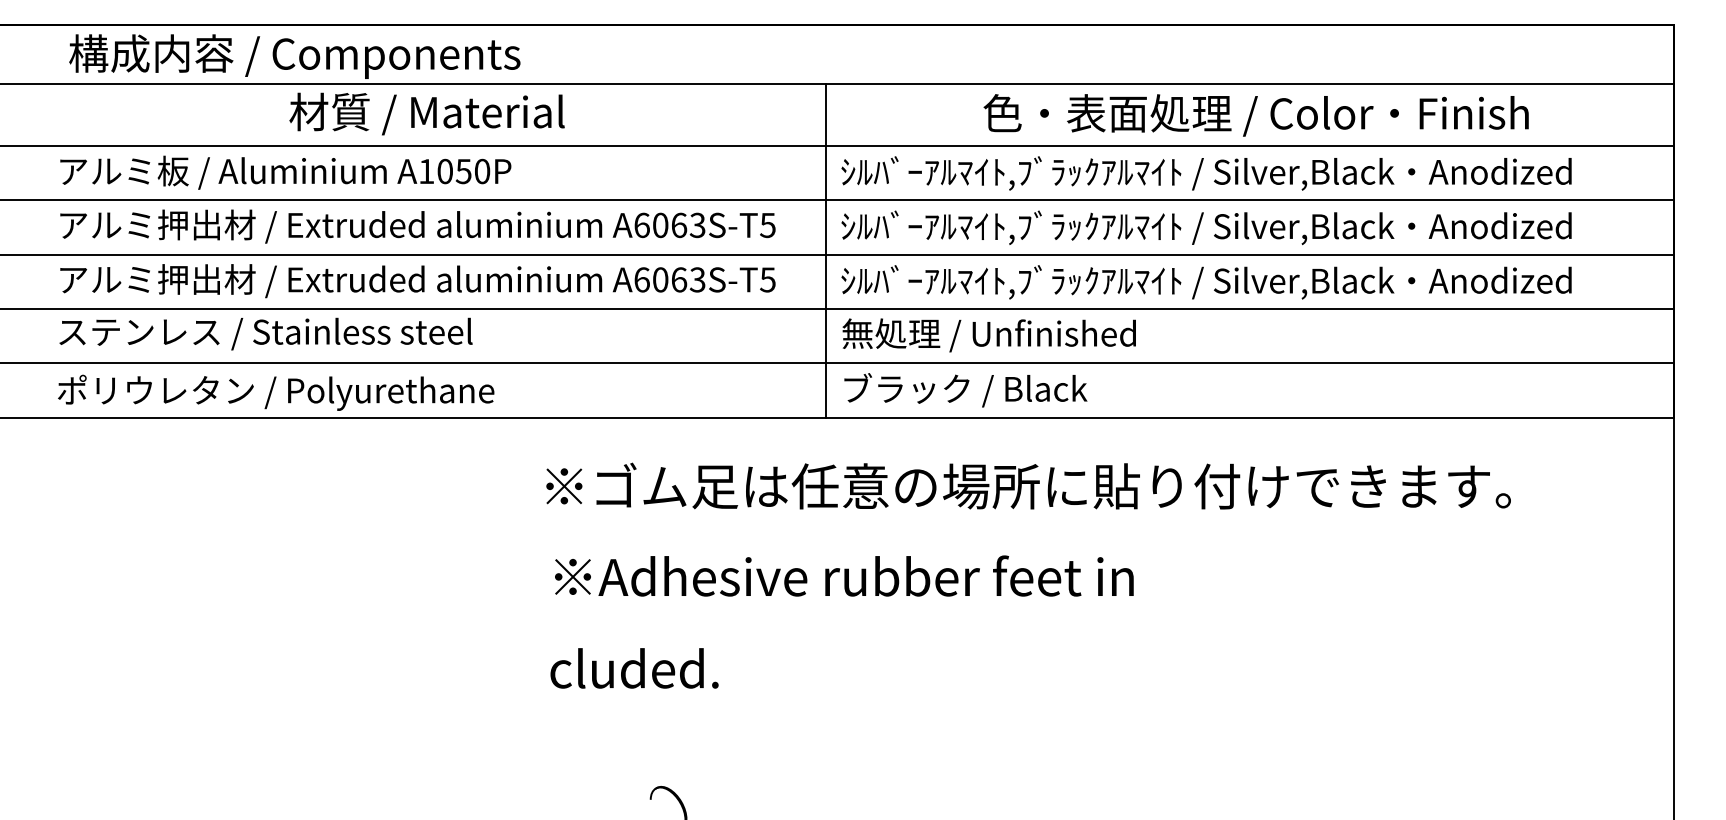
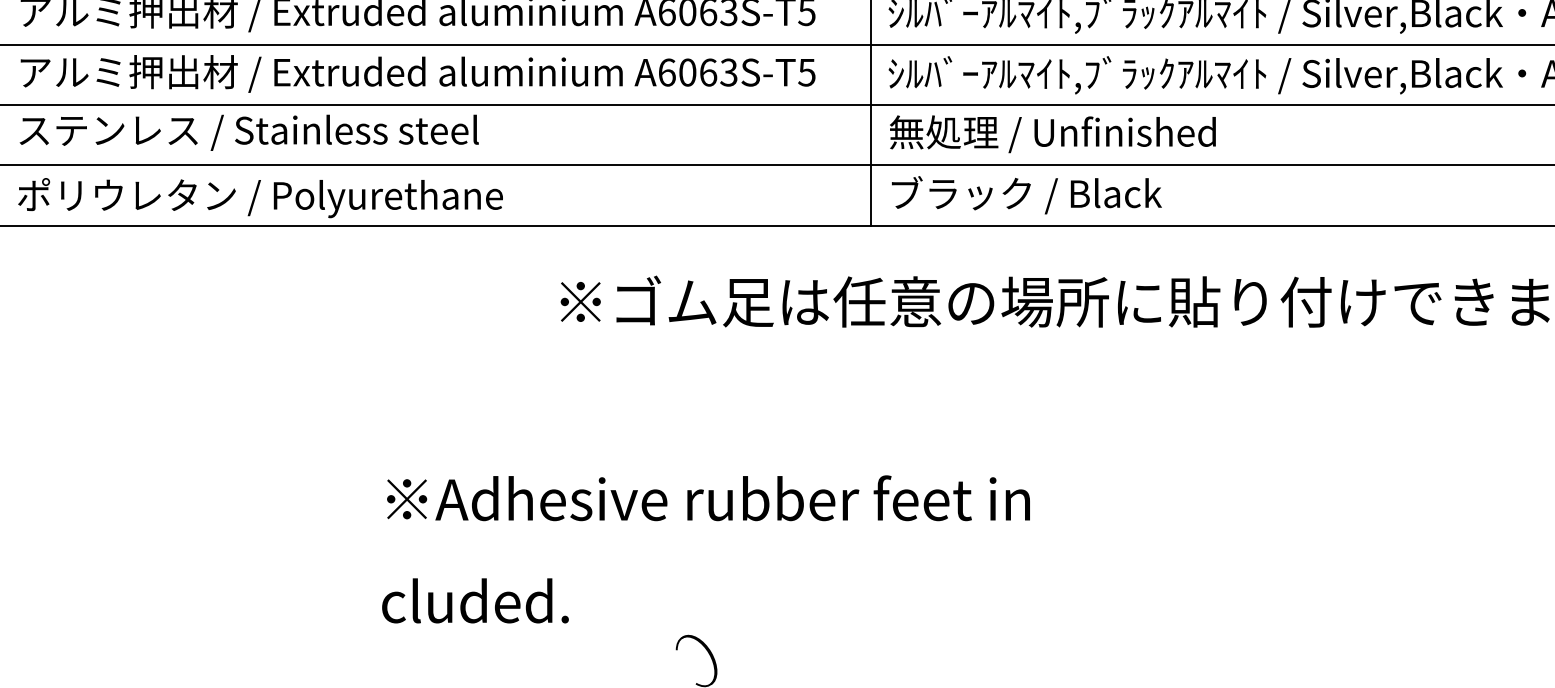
text: (841, 621) -> (705, 548), moved

